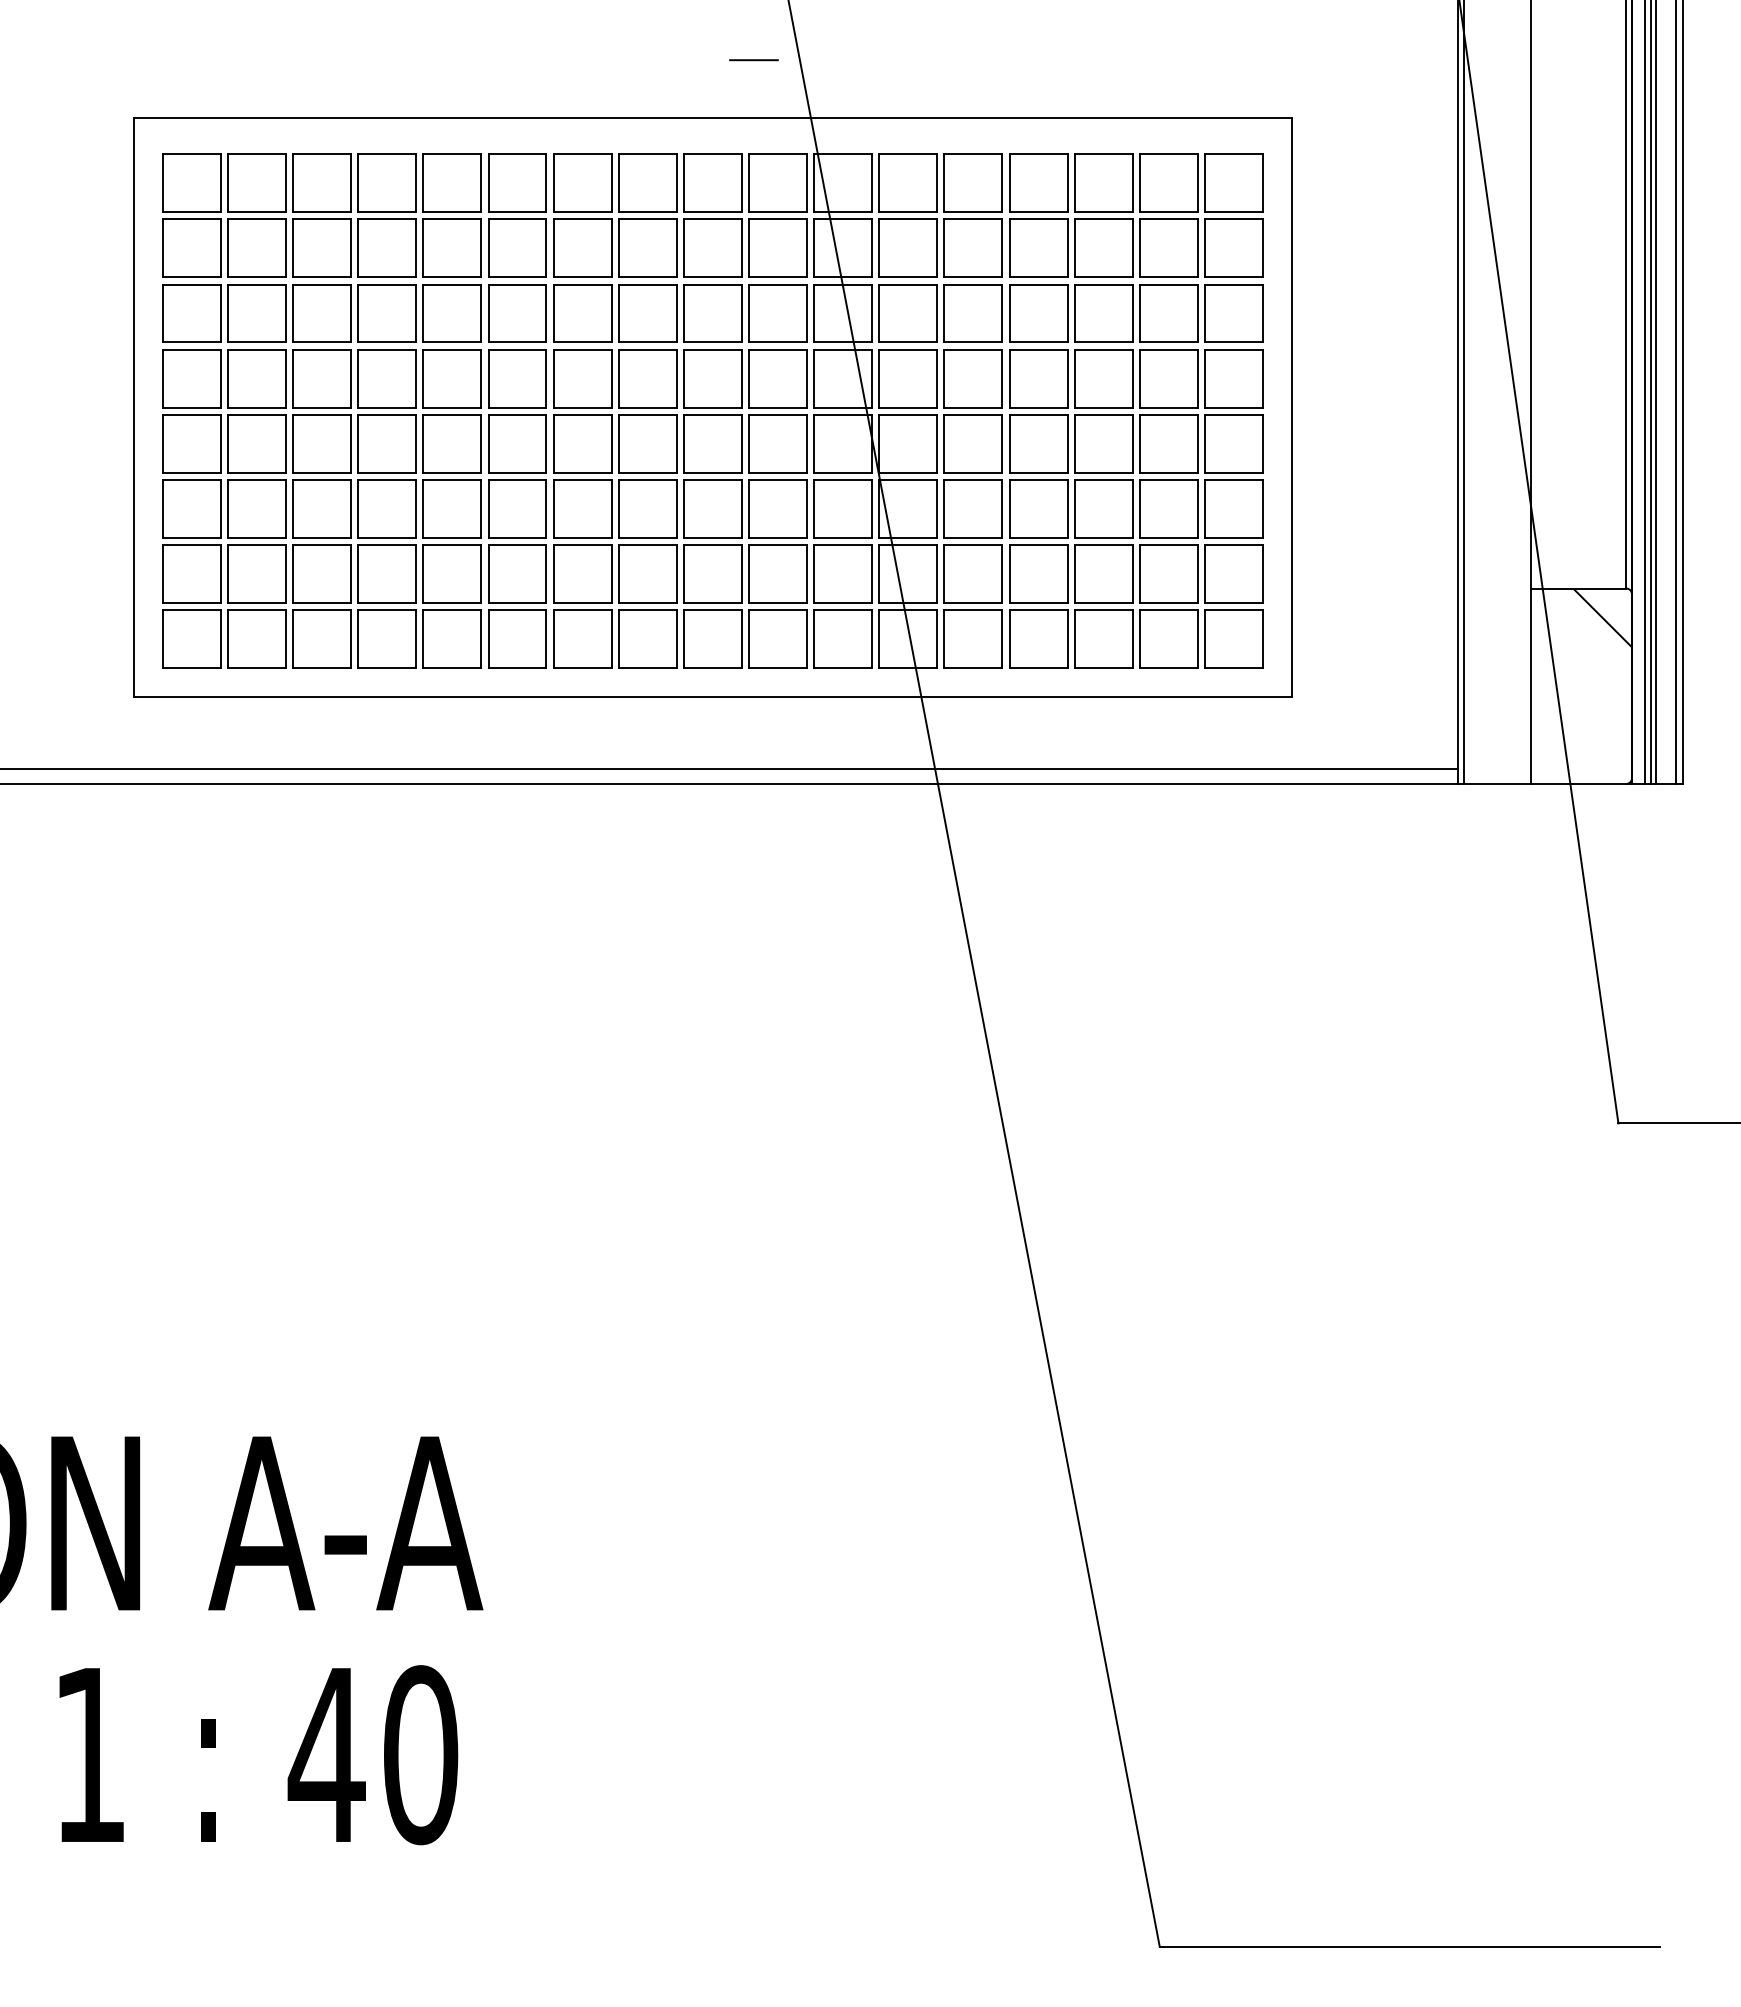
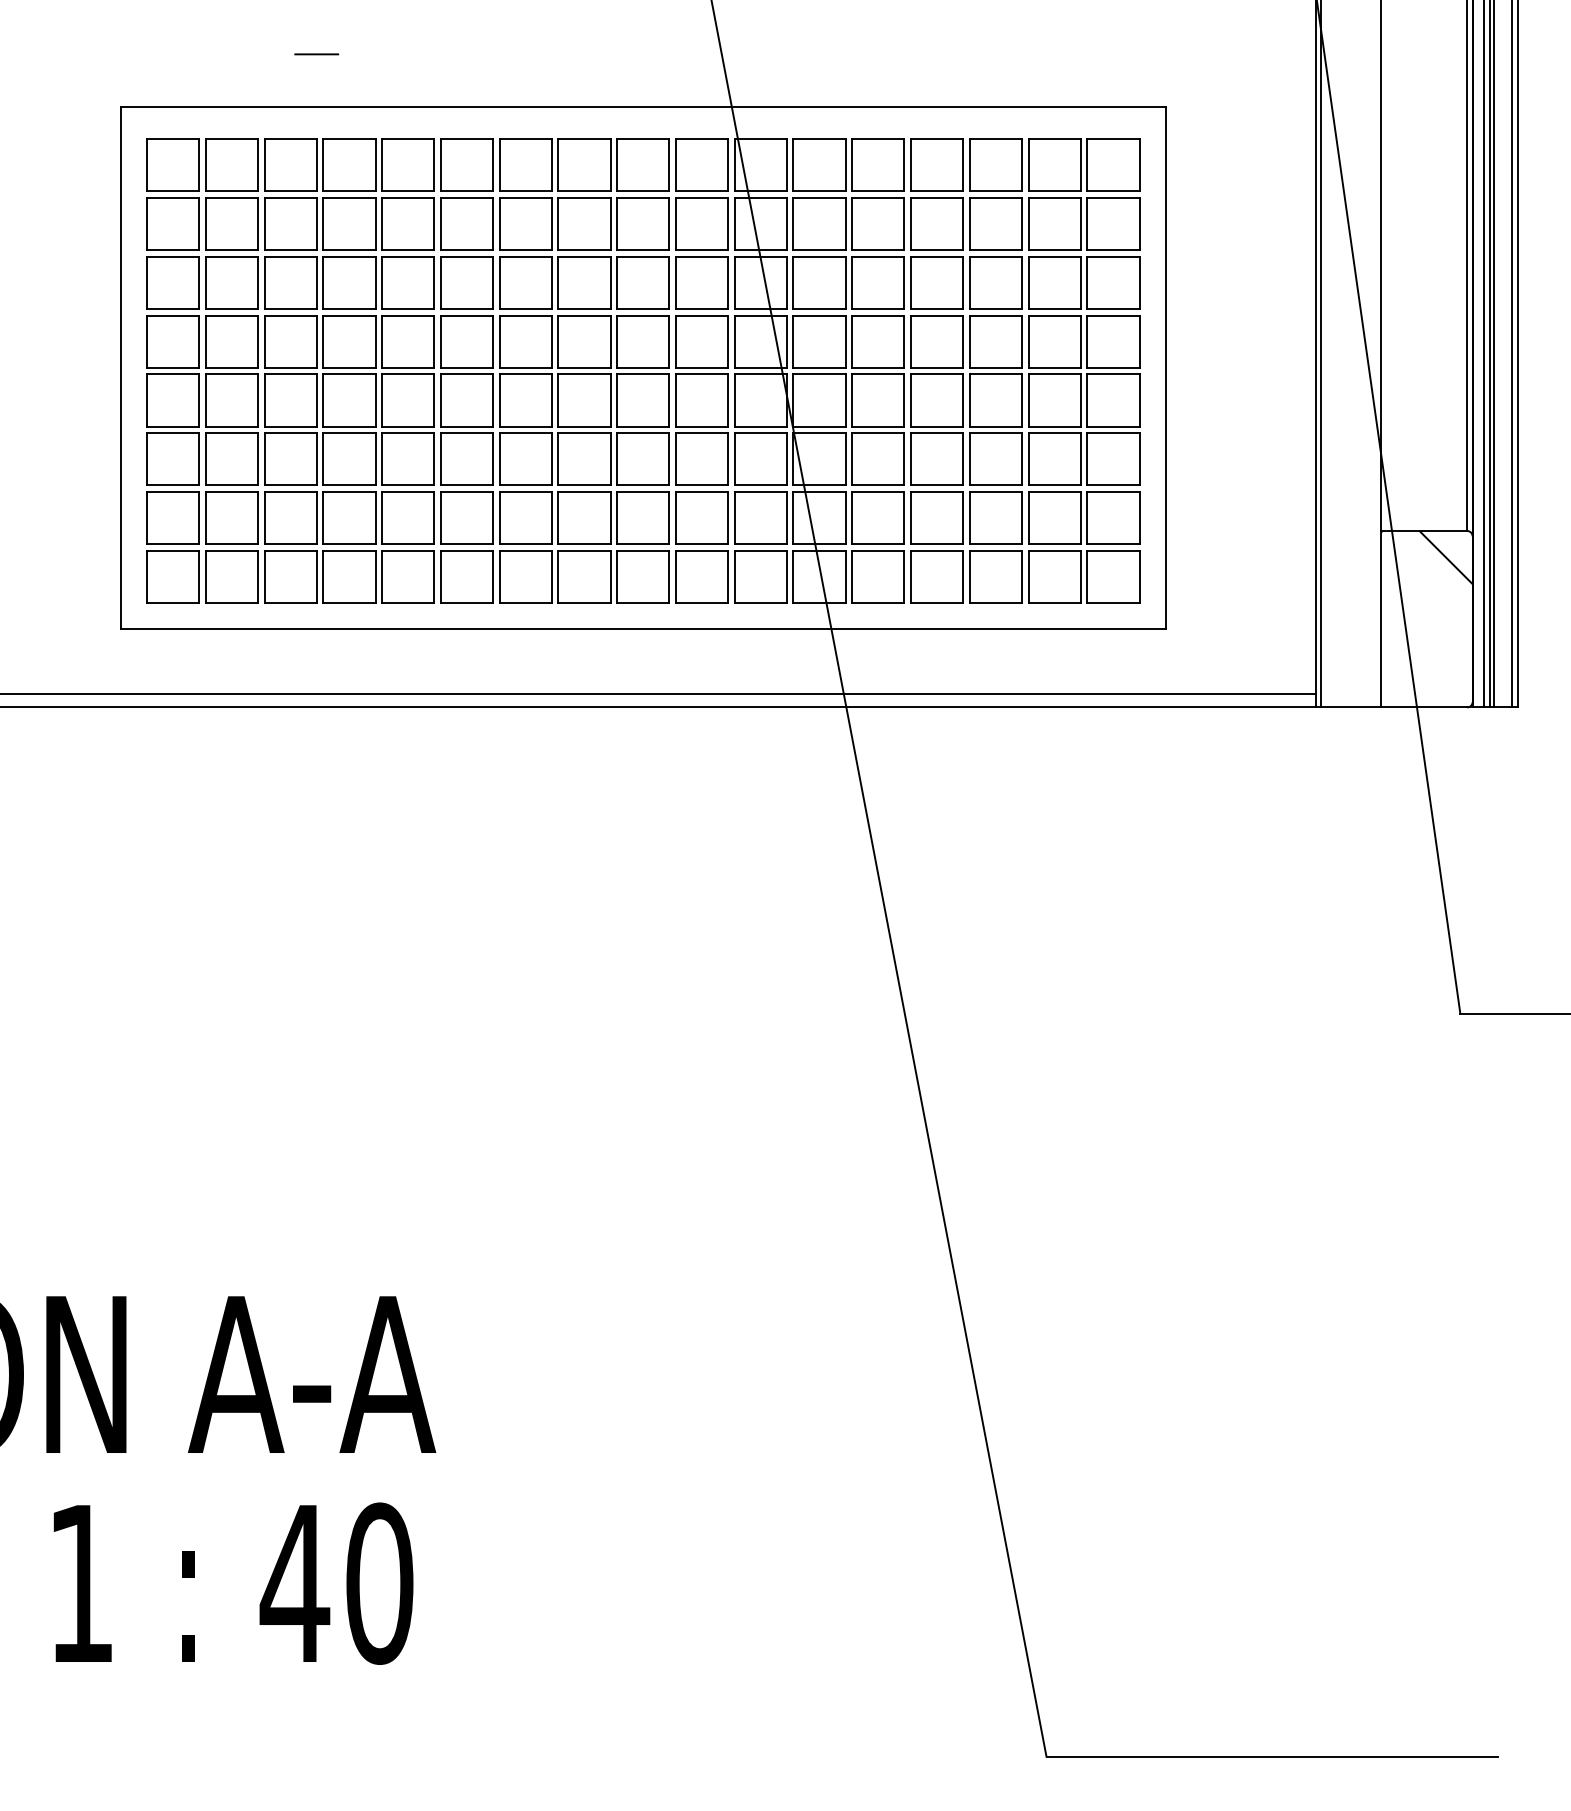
line: (753, 60) -> (316, 54), moved

